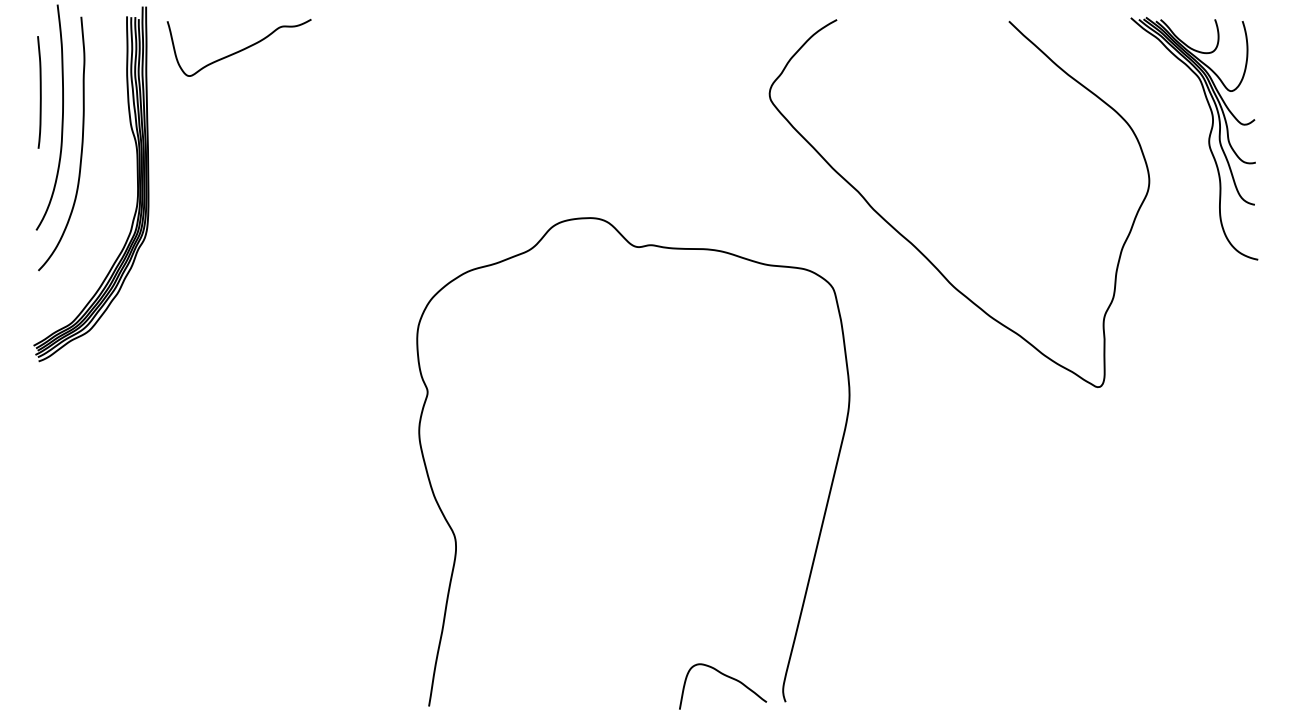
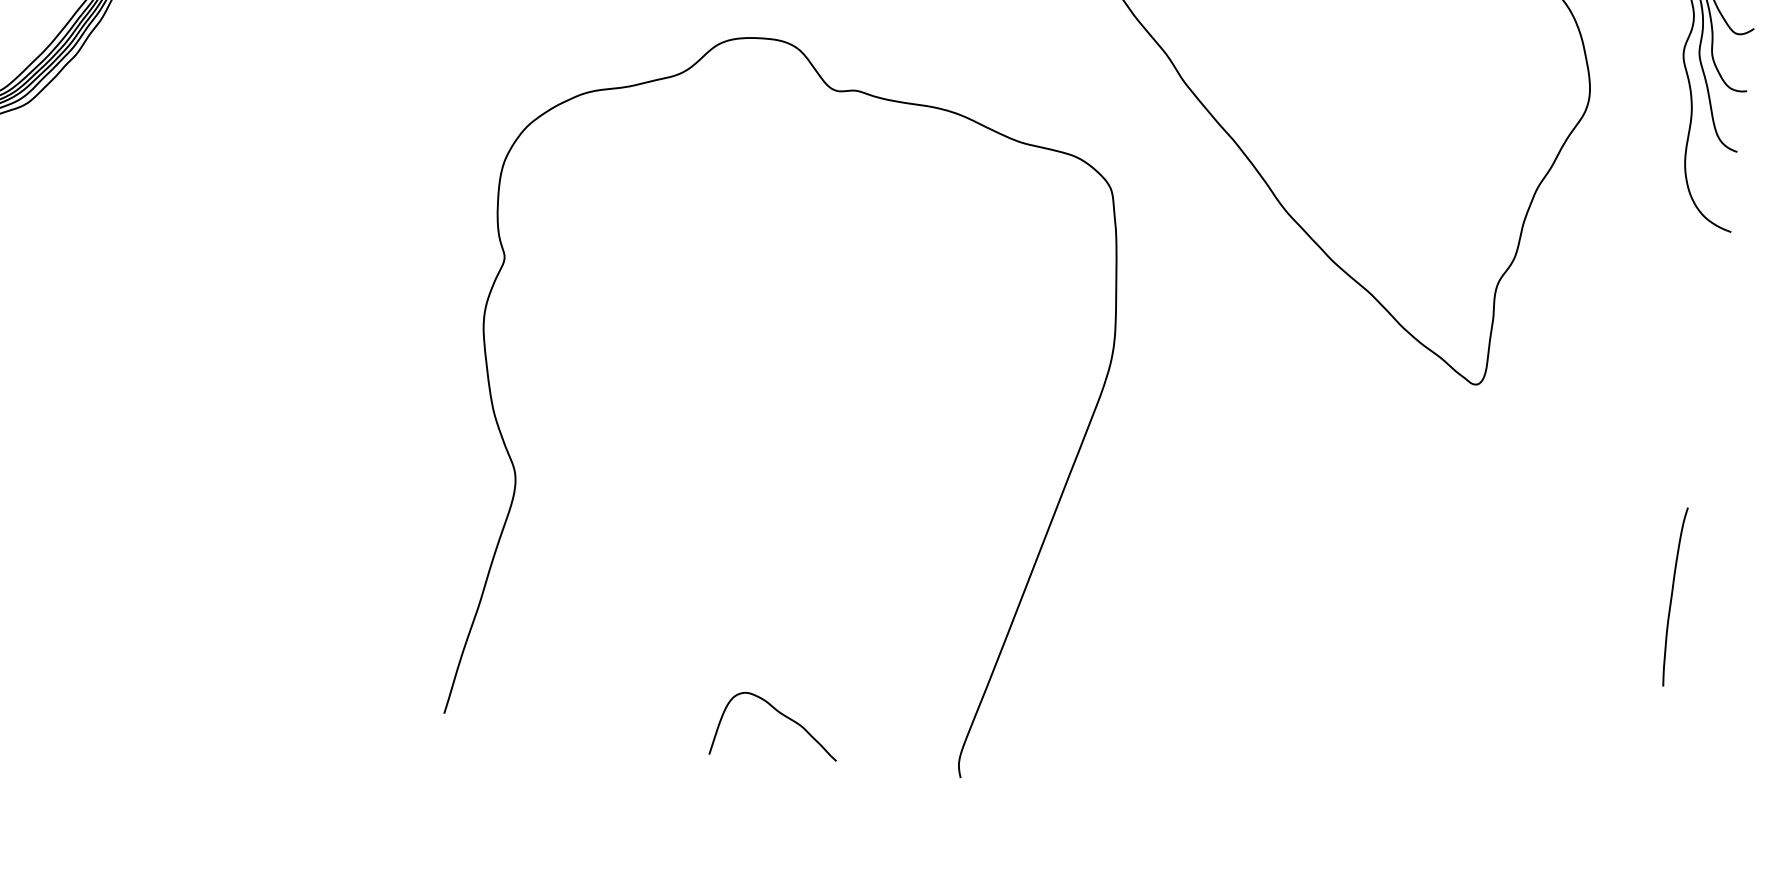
curve: (1252, 512) -> (1673, 596), added
curve: (727, 677) -> (784, 717), moved

